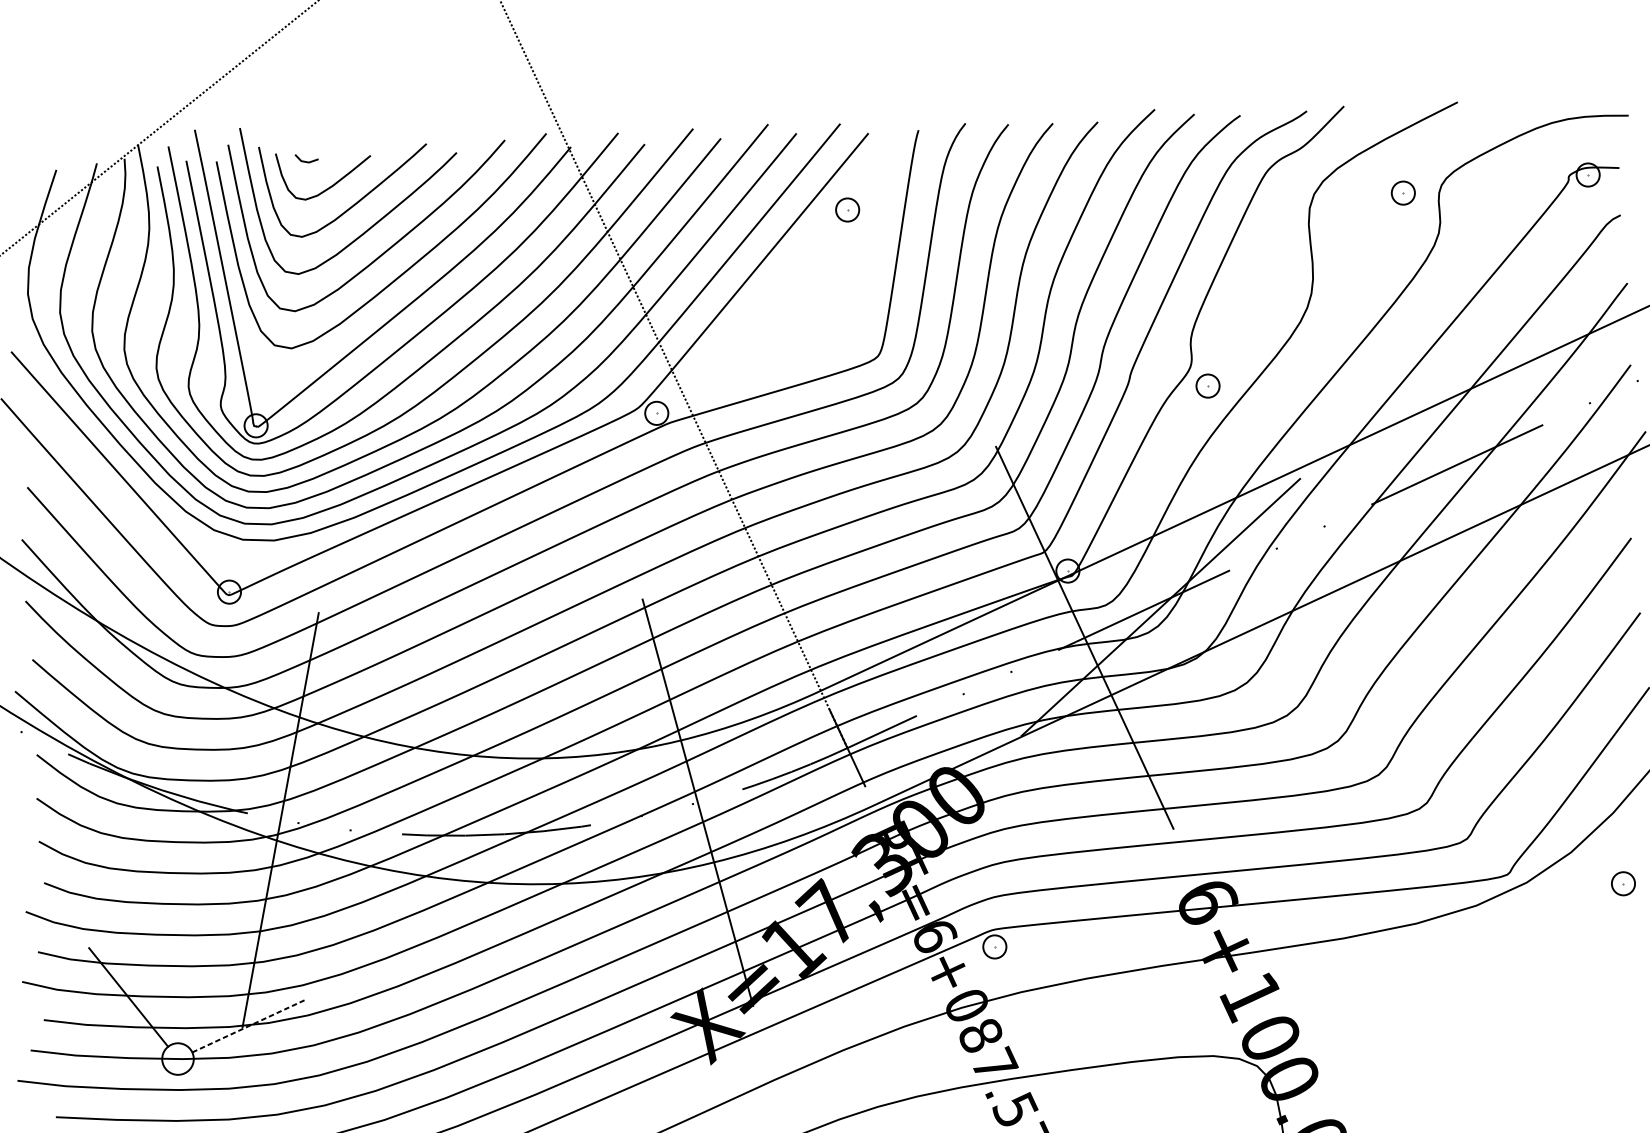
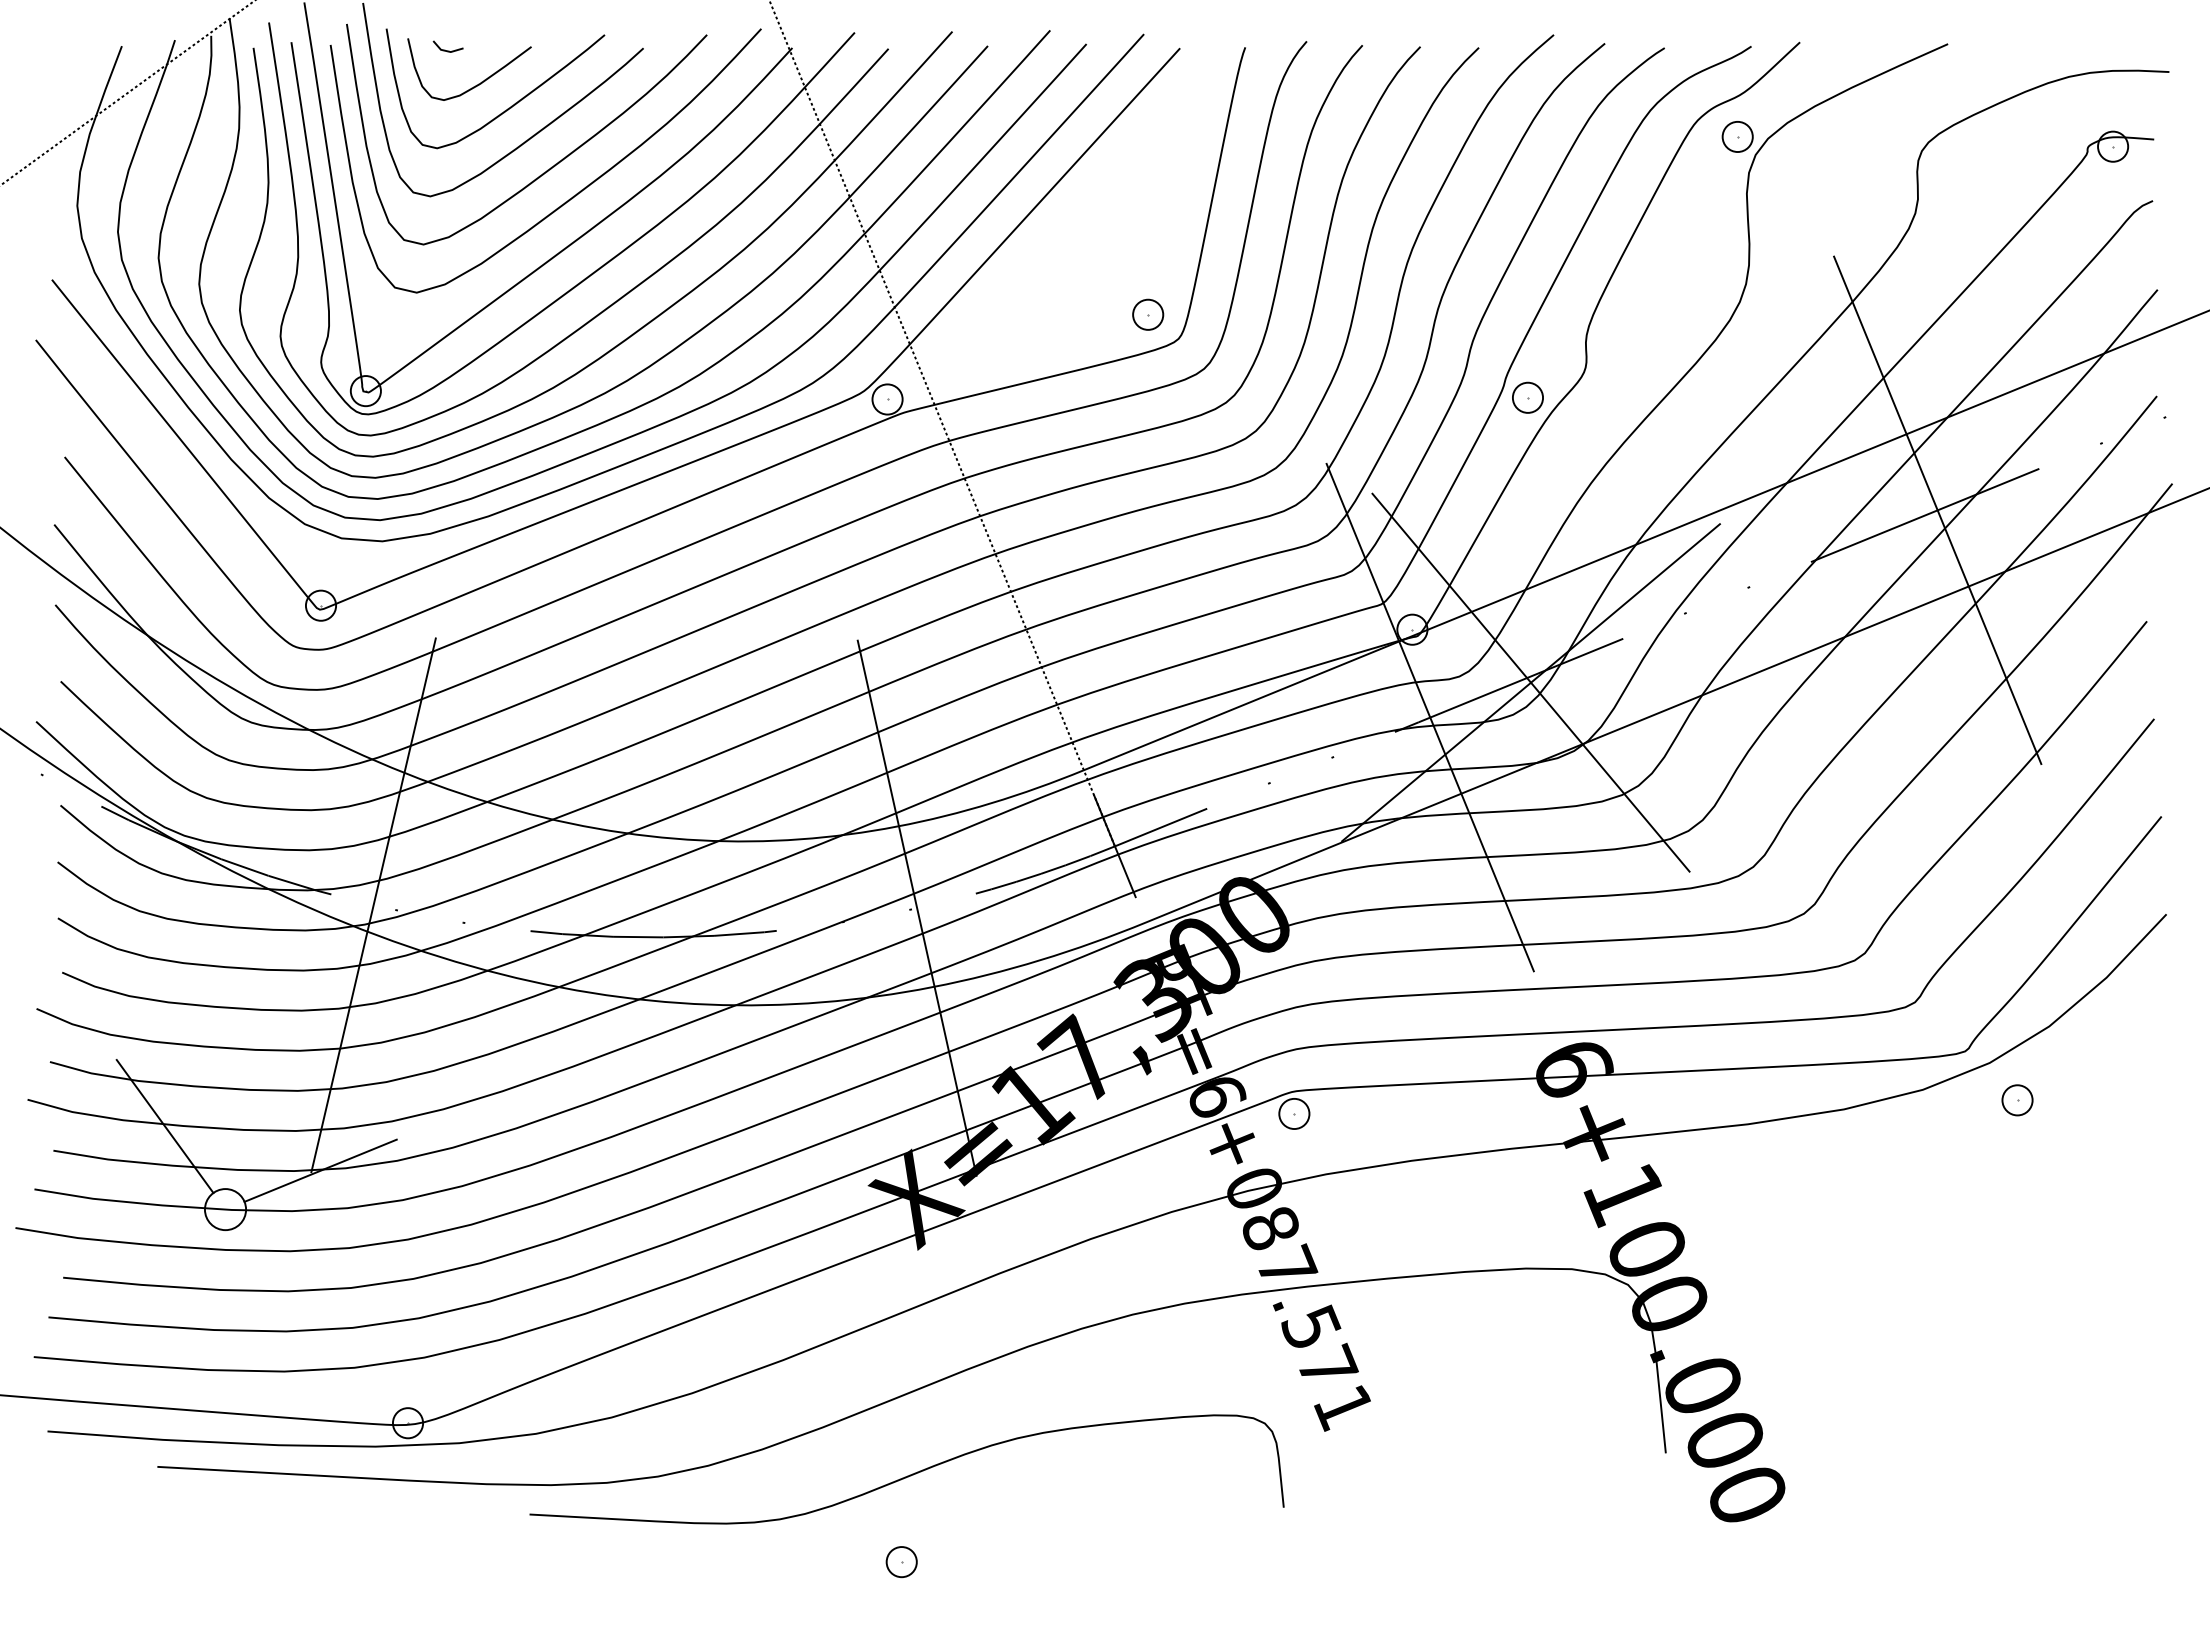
part: (1403, 192) -> (1737, 136), moved
part: (847, 209) -> (1148, 314), moved
part: (1207, 385) -> (1527, 397), moved
line: (1466, 460) -> (1937, 510), added
line: (1160, 607) -> (1530, 682), added
part: (1623, 883) -> (2017, 1100), moved
line: (250, 1025) -> (321, 1170), dashed -> solid

